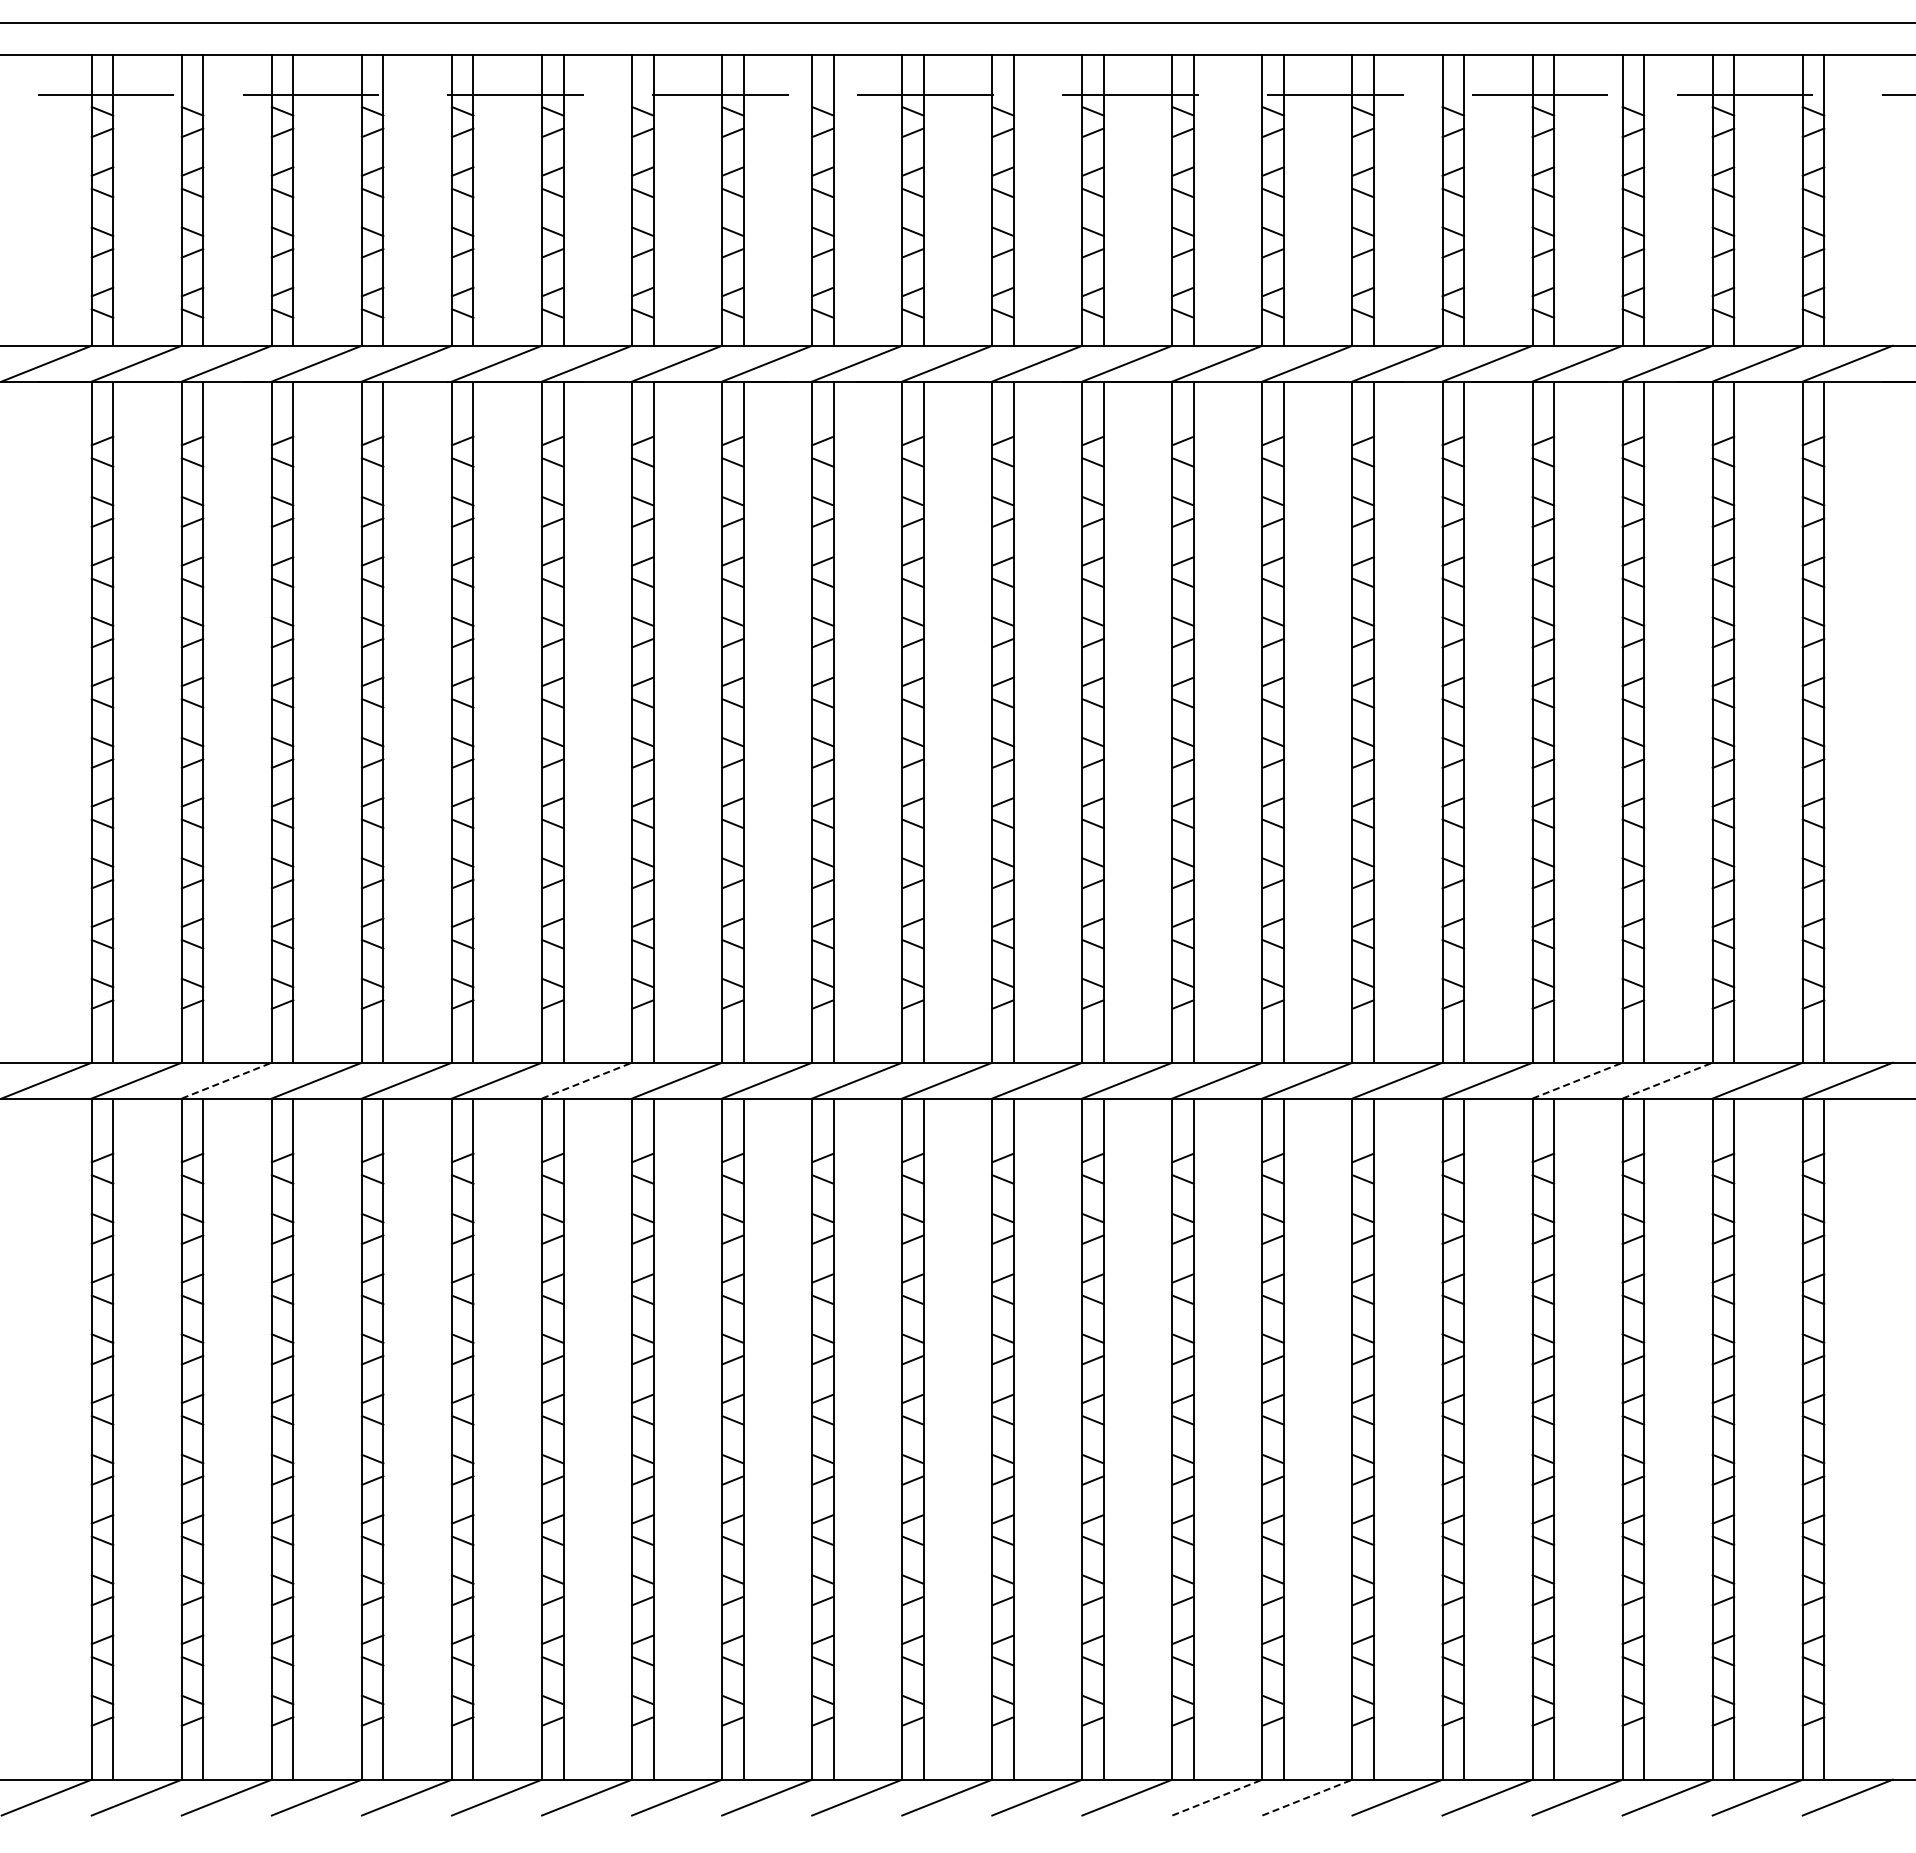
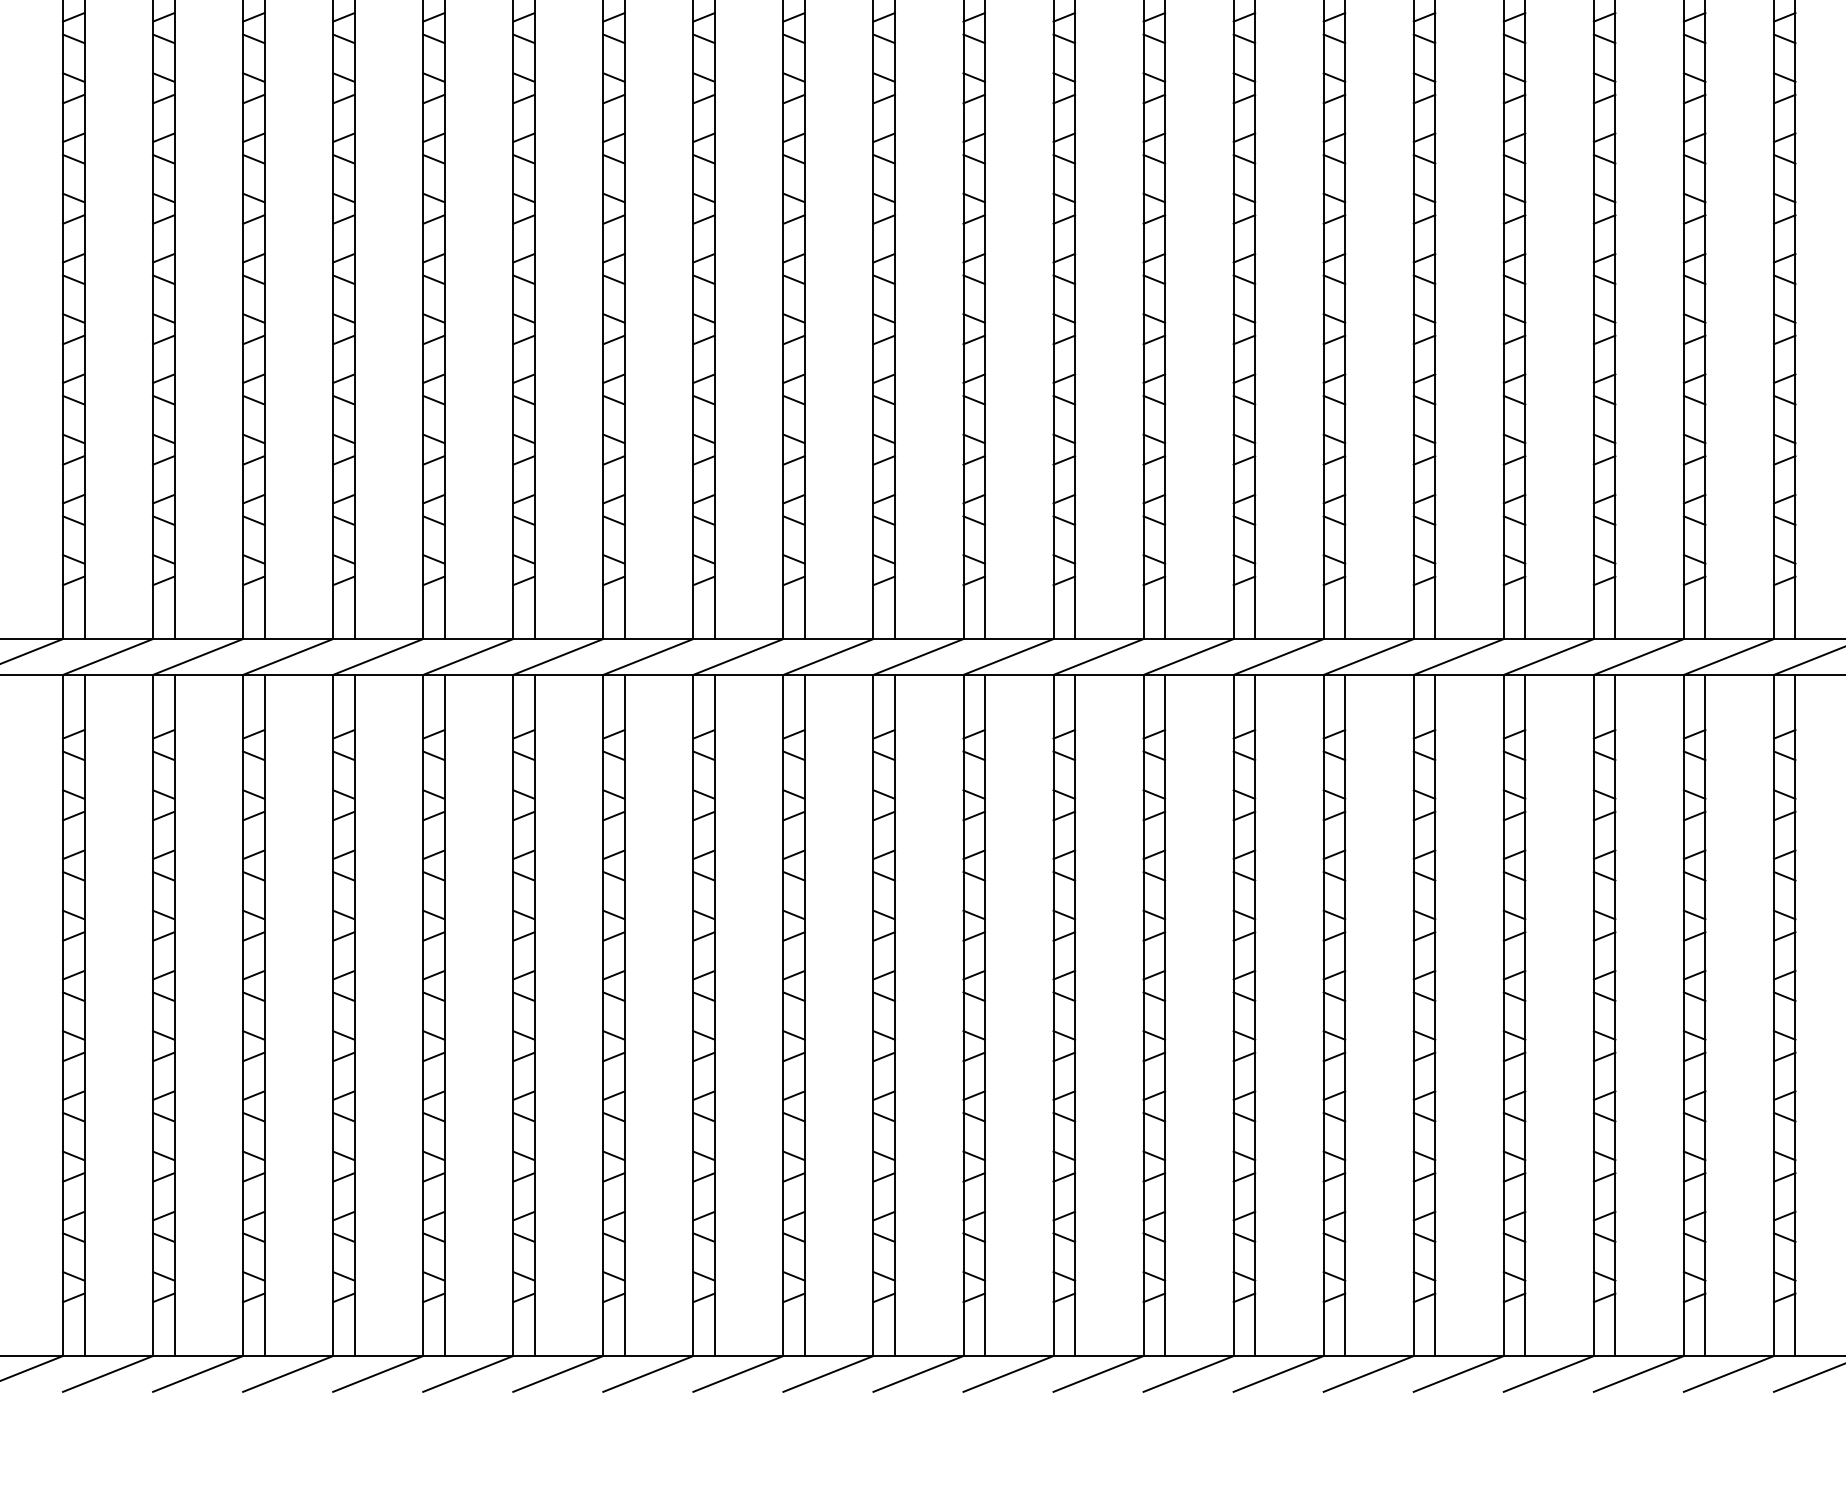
line: (227, 1080) -> (198, 656), dashed -> solid
line: (587, 1080) -> (558, 656), dashed -> solid
line: (1578, 1080) -> (1549, 656), dashed -> solid
line: (1668, 1080) -> (1639, 656), dashed -> solid
line: (1217, 1797) -> (1188, 1373), dashed -> solid
line: (1307, 1797) -> (1278, 1373), dashed -> solid

